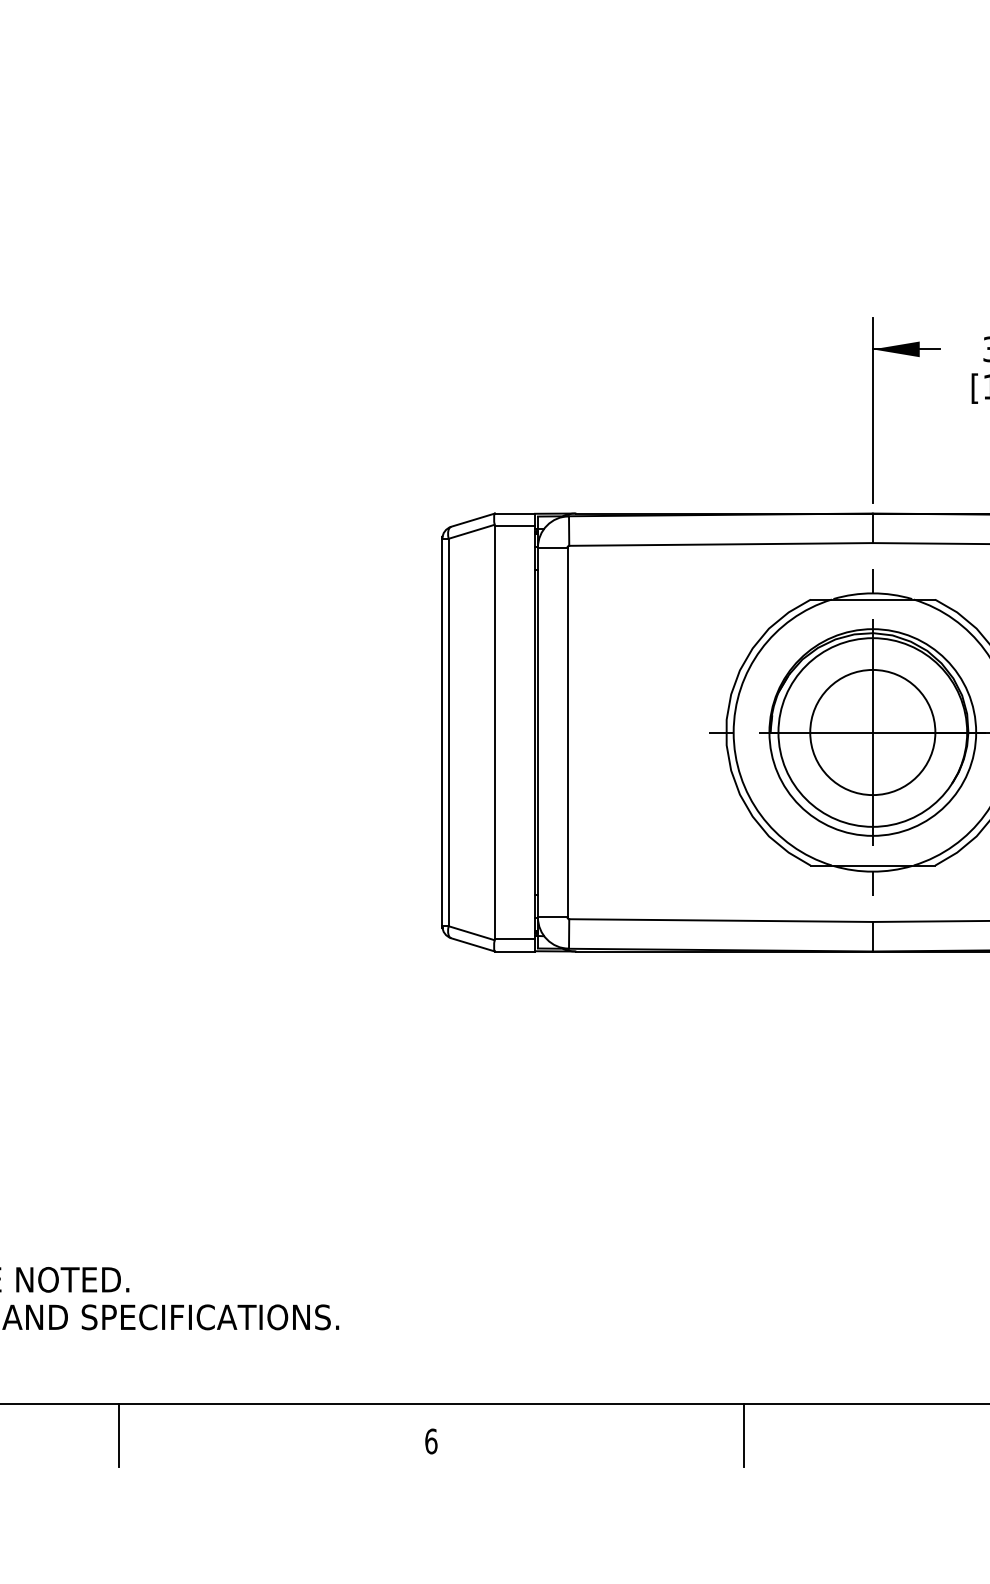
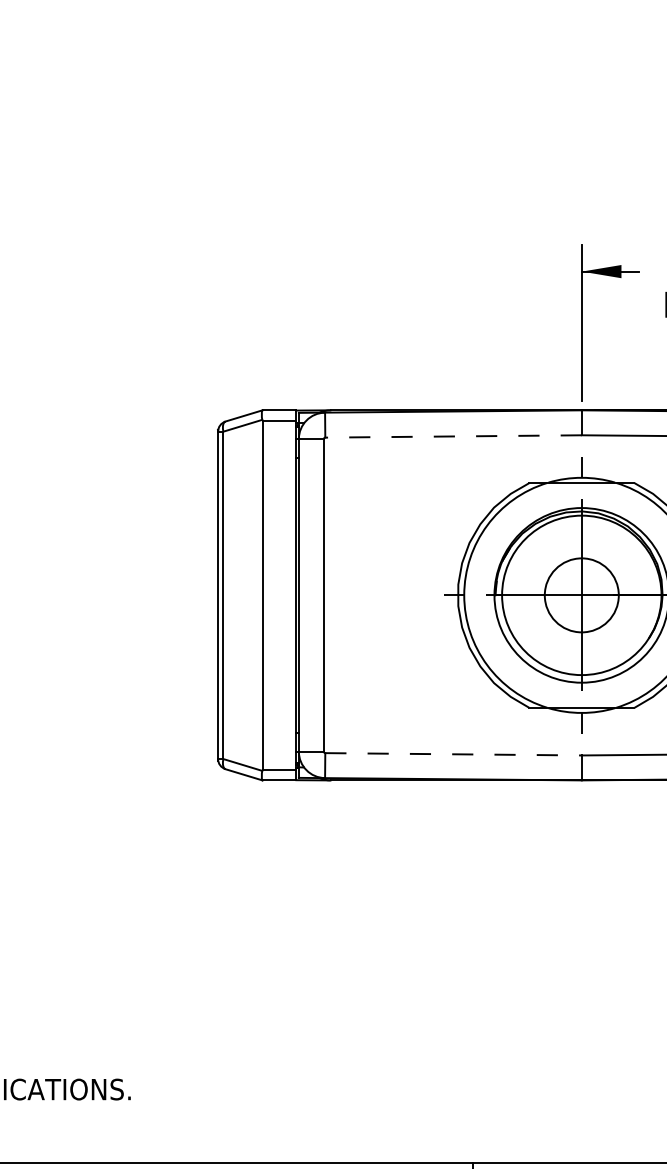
line: (721, 544) -> (453, 436), solid -> dashed
circle: (872, 732) -> (581, 595), size x0.7
line: (721, 920) -> (453, 754), solid -> dashed

